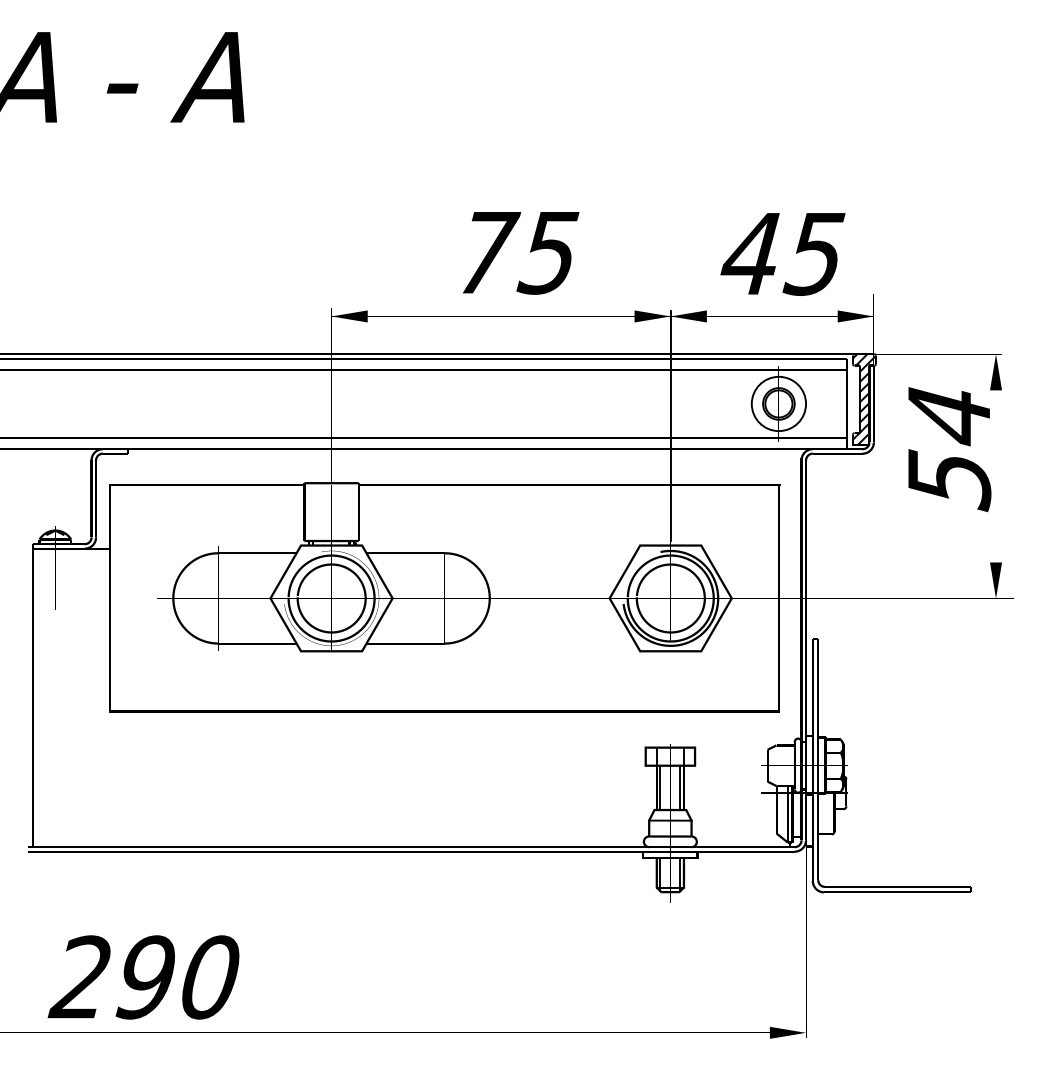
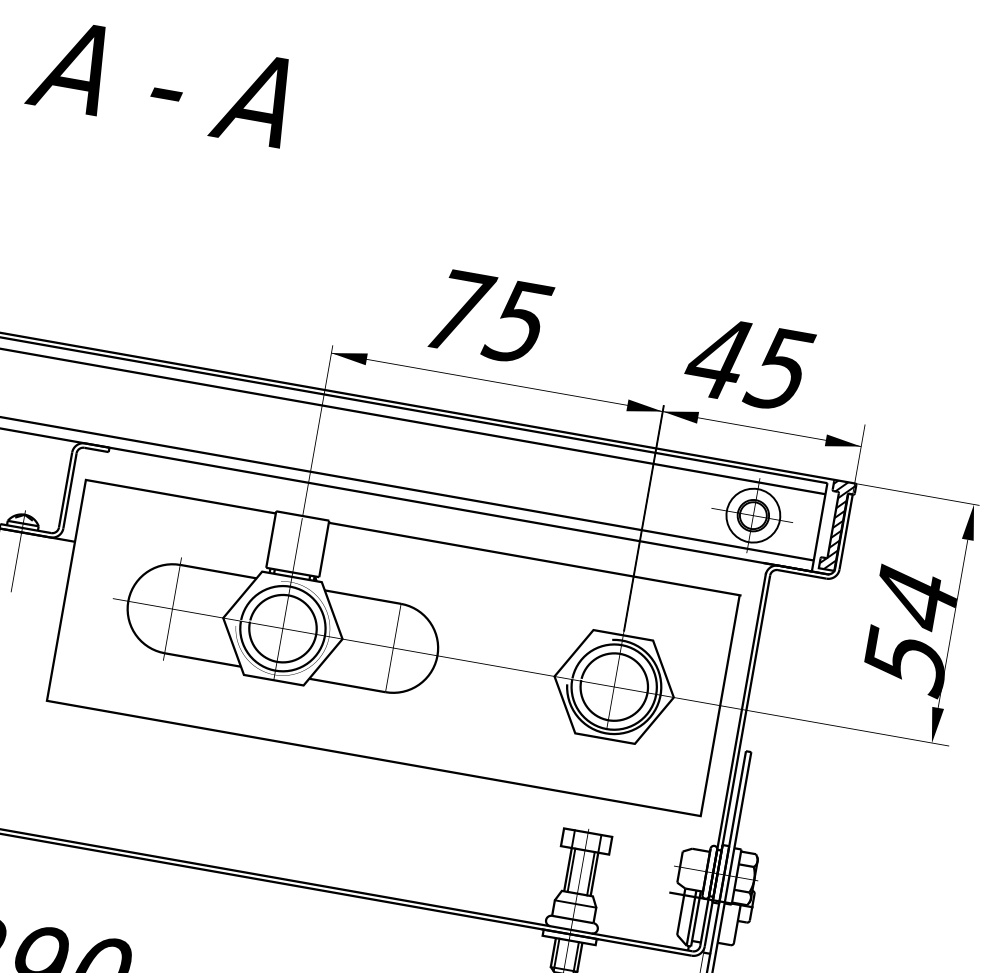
text: (521, 253) -> (491, 317), moved
text: (782, 254) -> (748, 364), moved
text: (949, 449) -> (910, 631), moved

